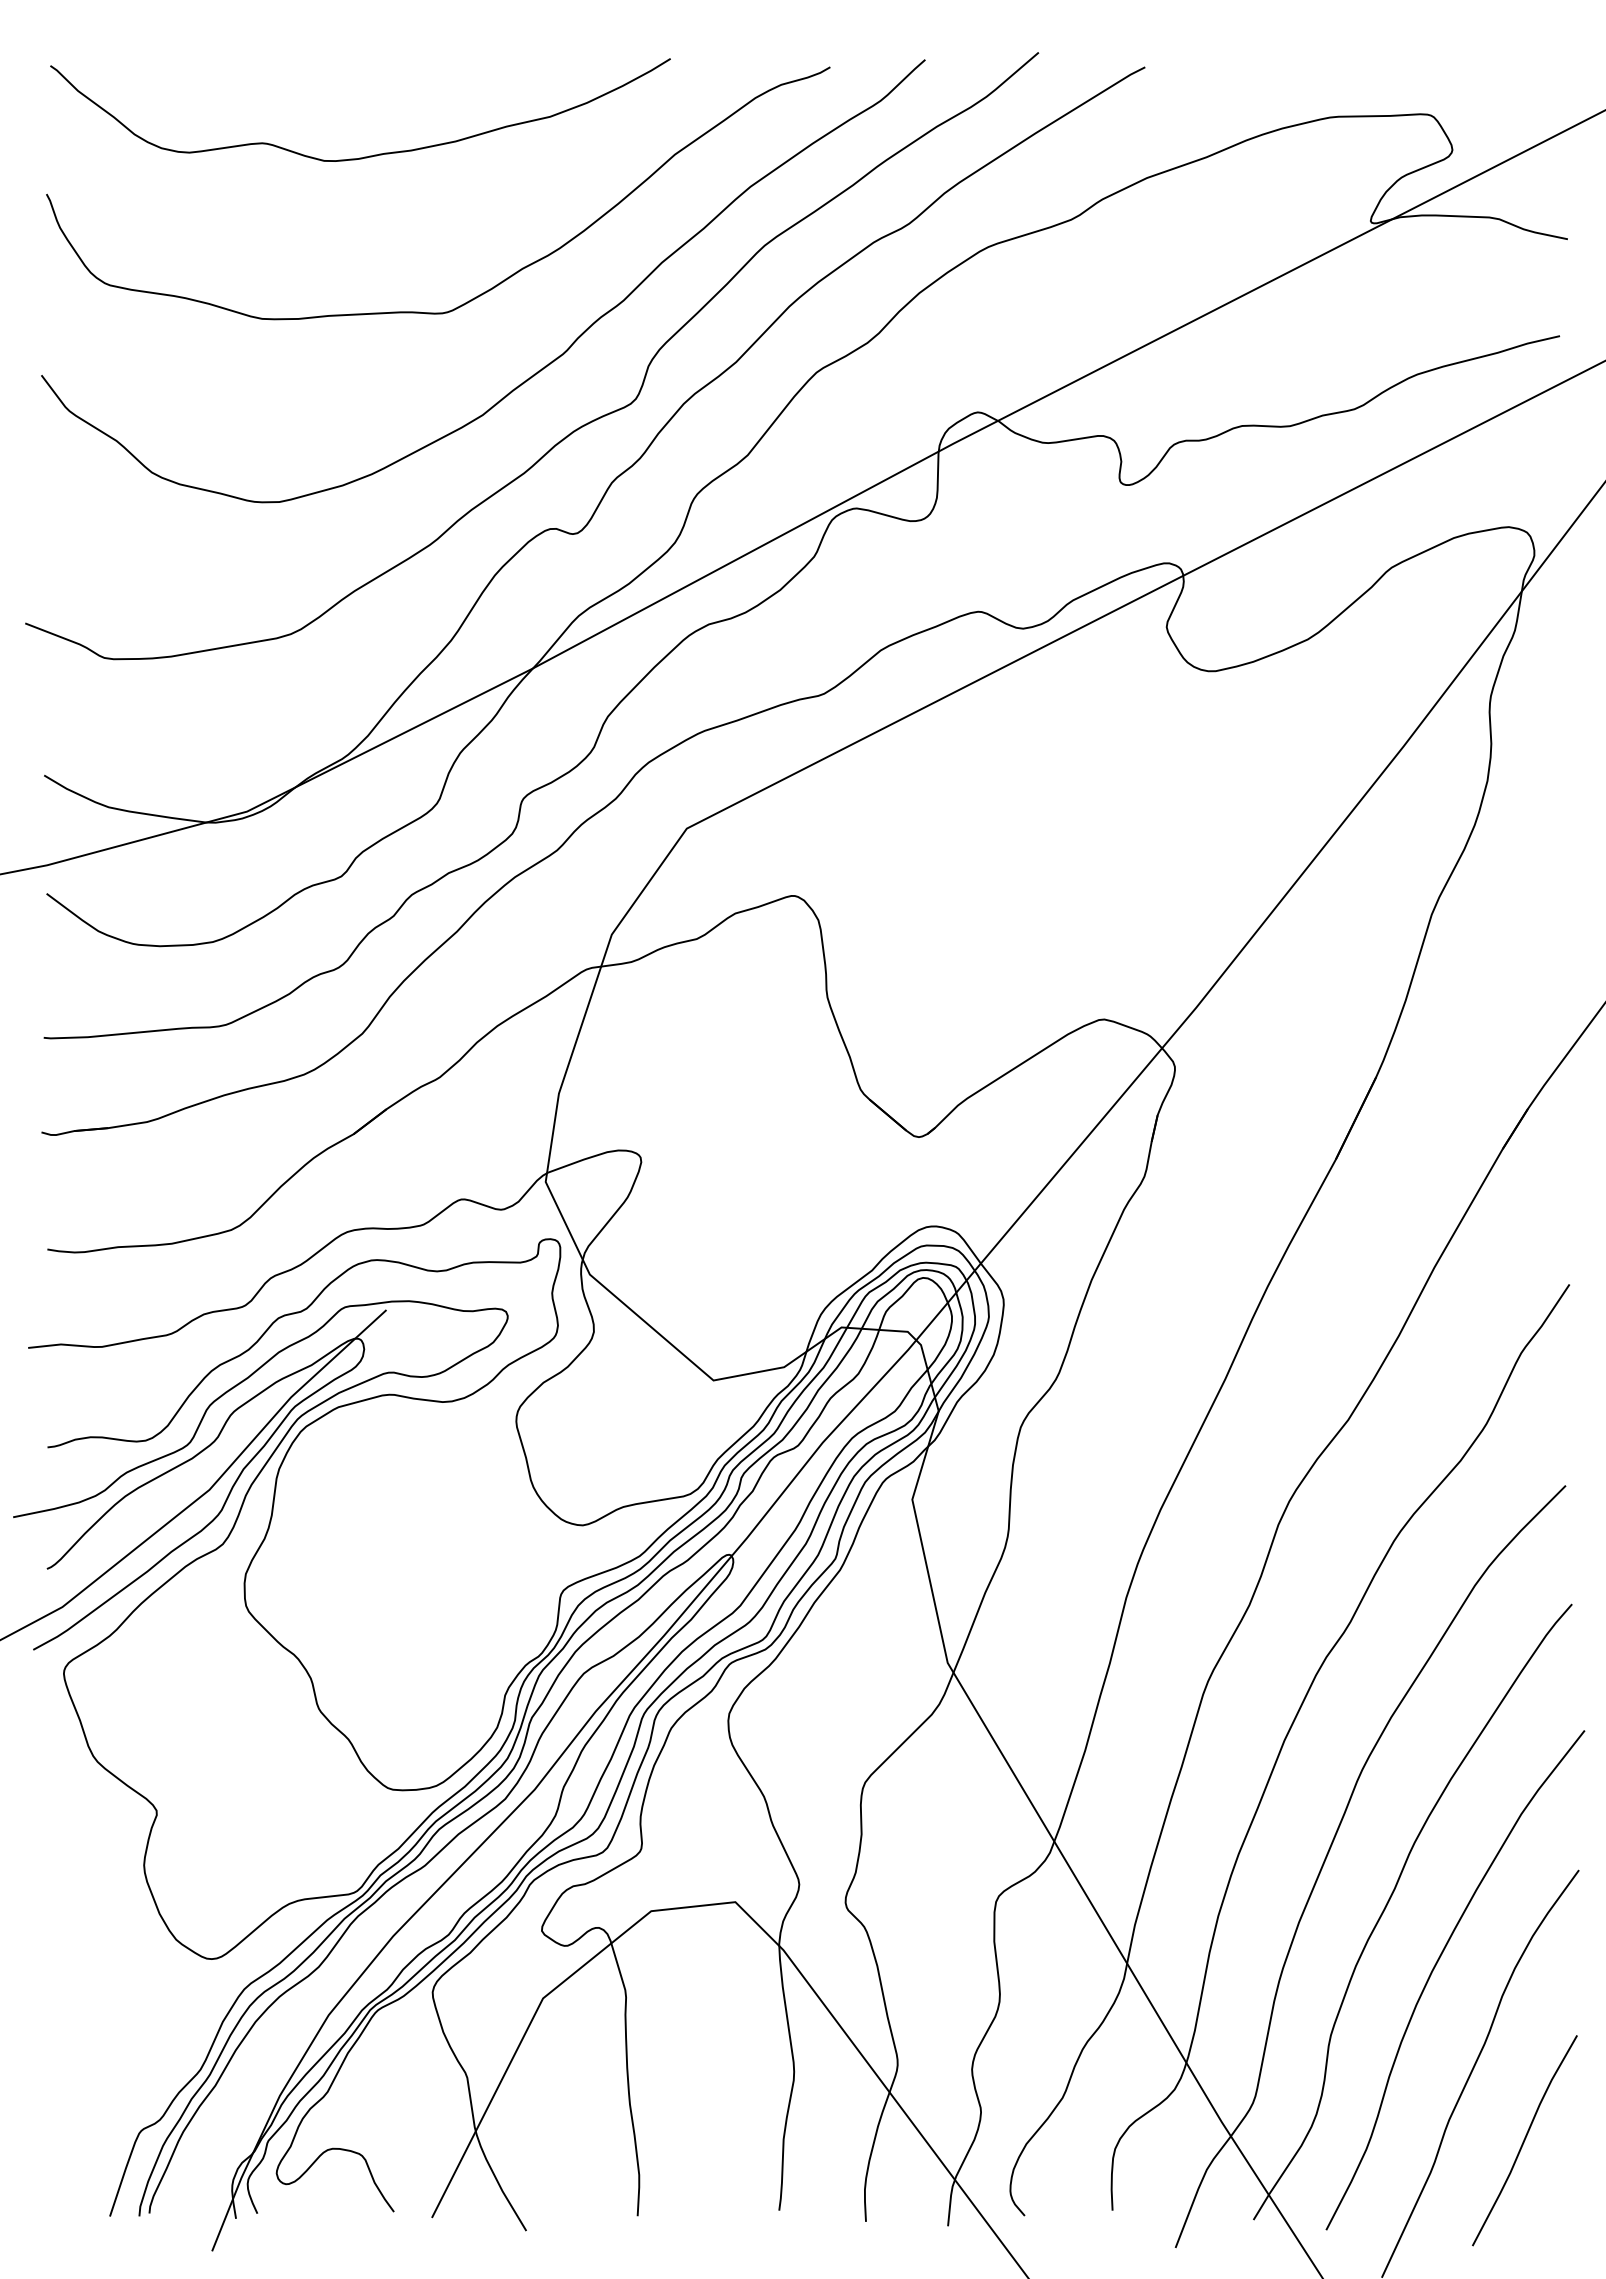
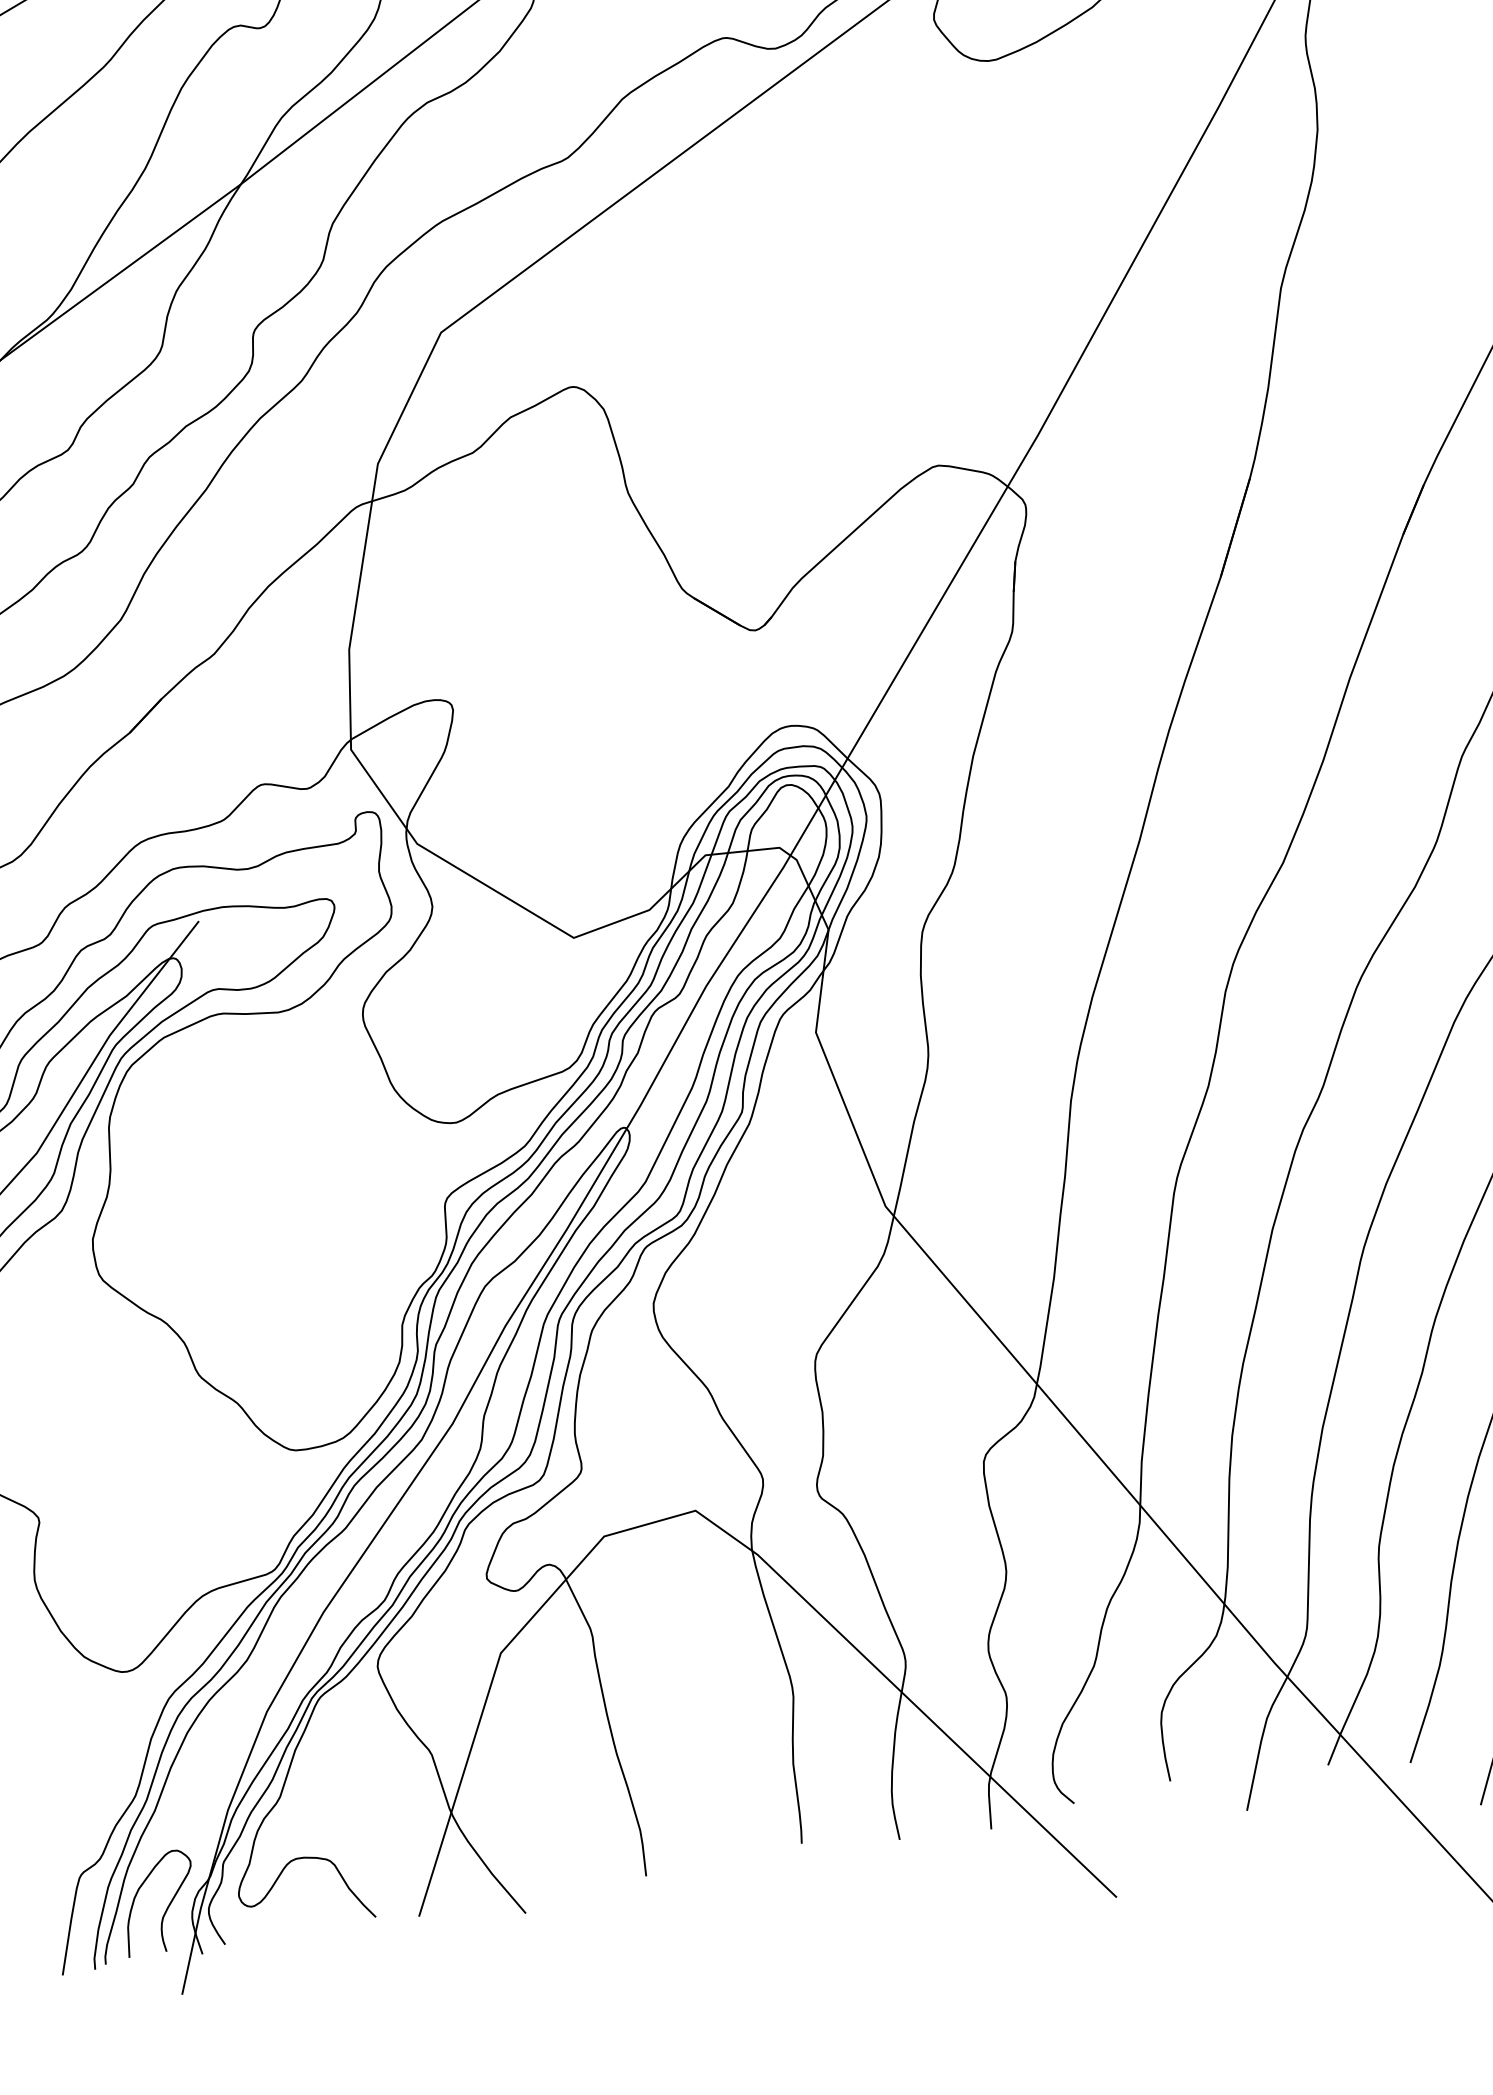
curve: (211, 2172) -> (166, 1907), added

